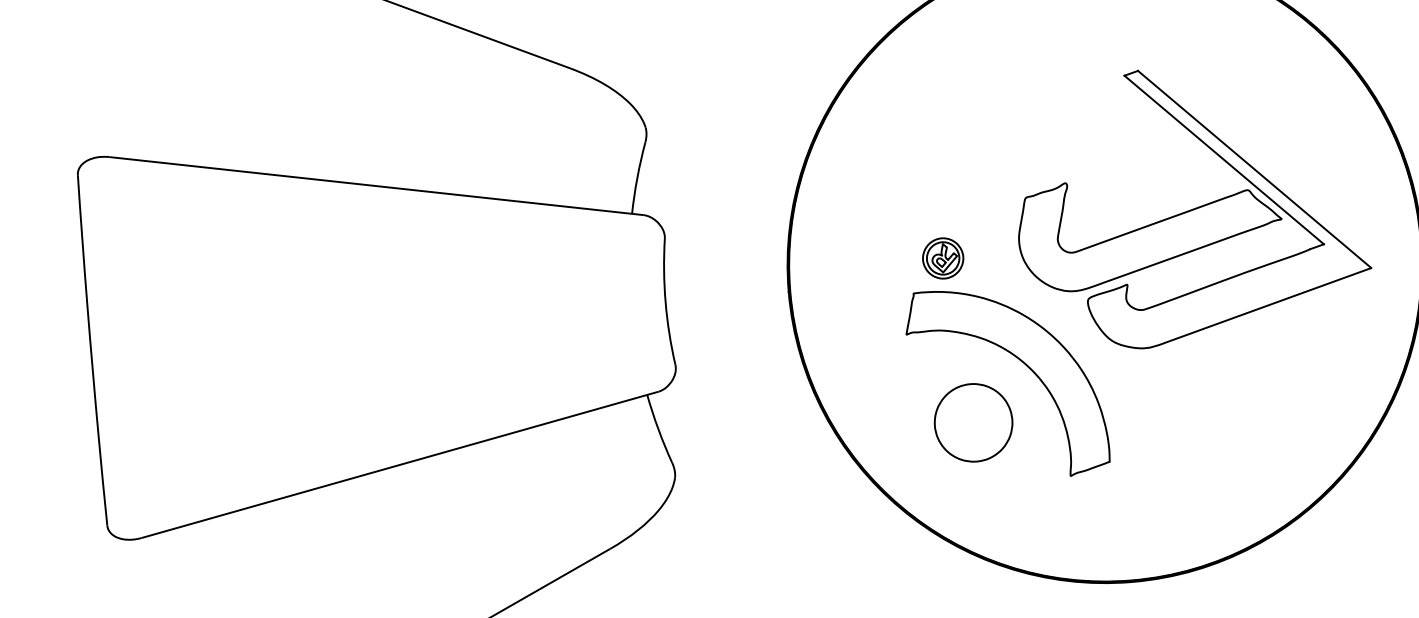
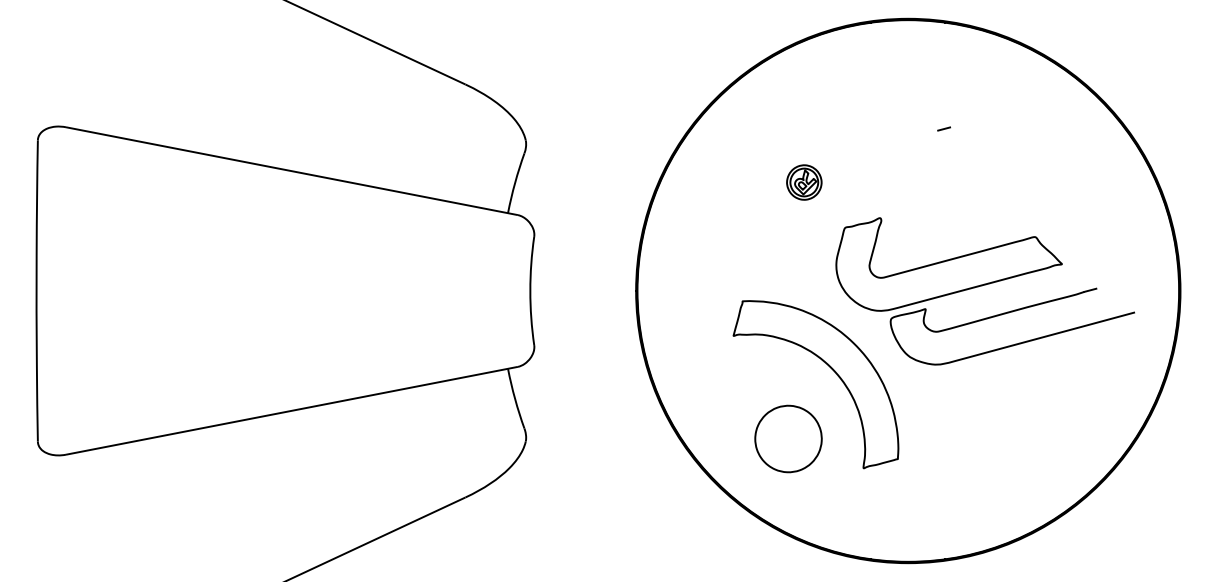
line: (1224, 159) -> (1017, 209), removed
line: (1254, 168) -> (1042, 219), removed
part: (943, 258) -> (804, 182), moved
part: (973, 422) -> (788, 438), moved

